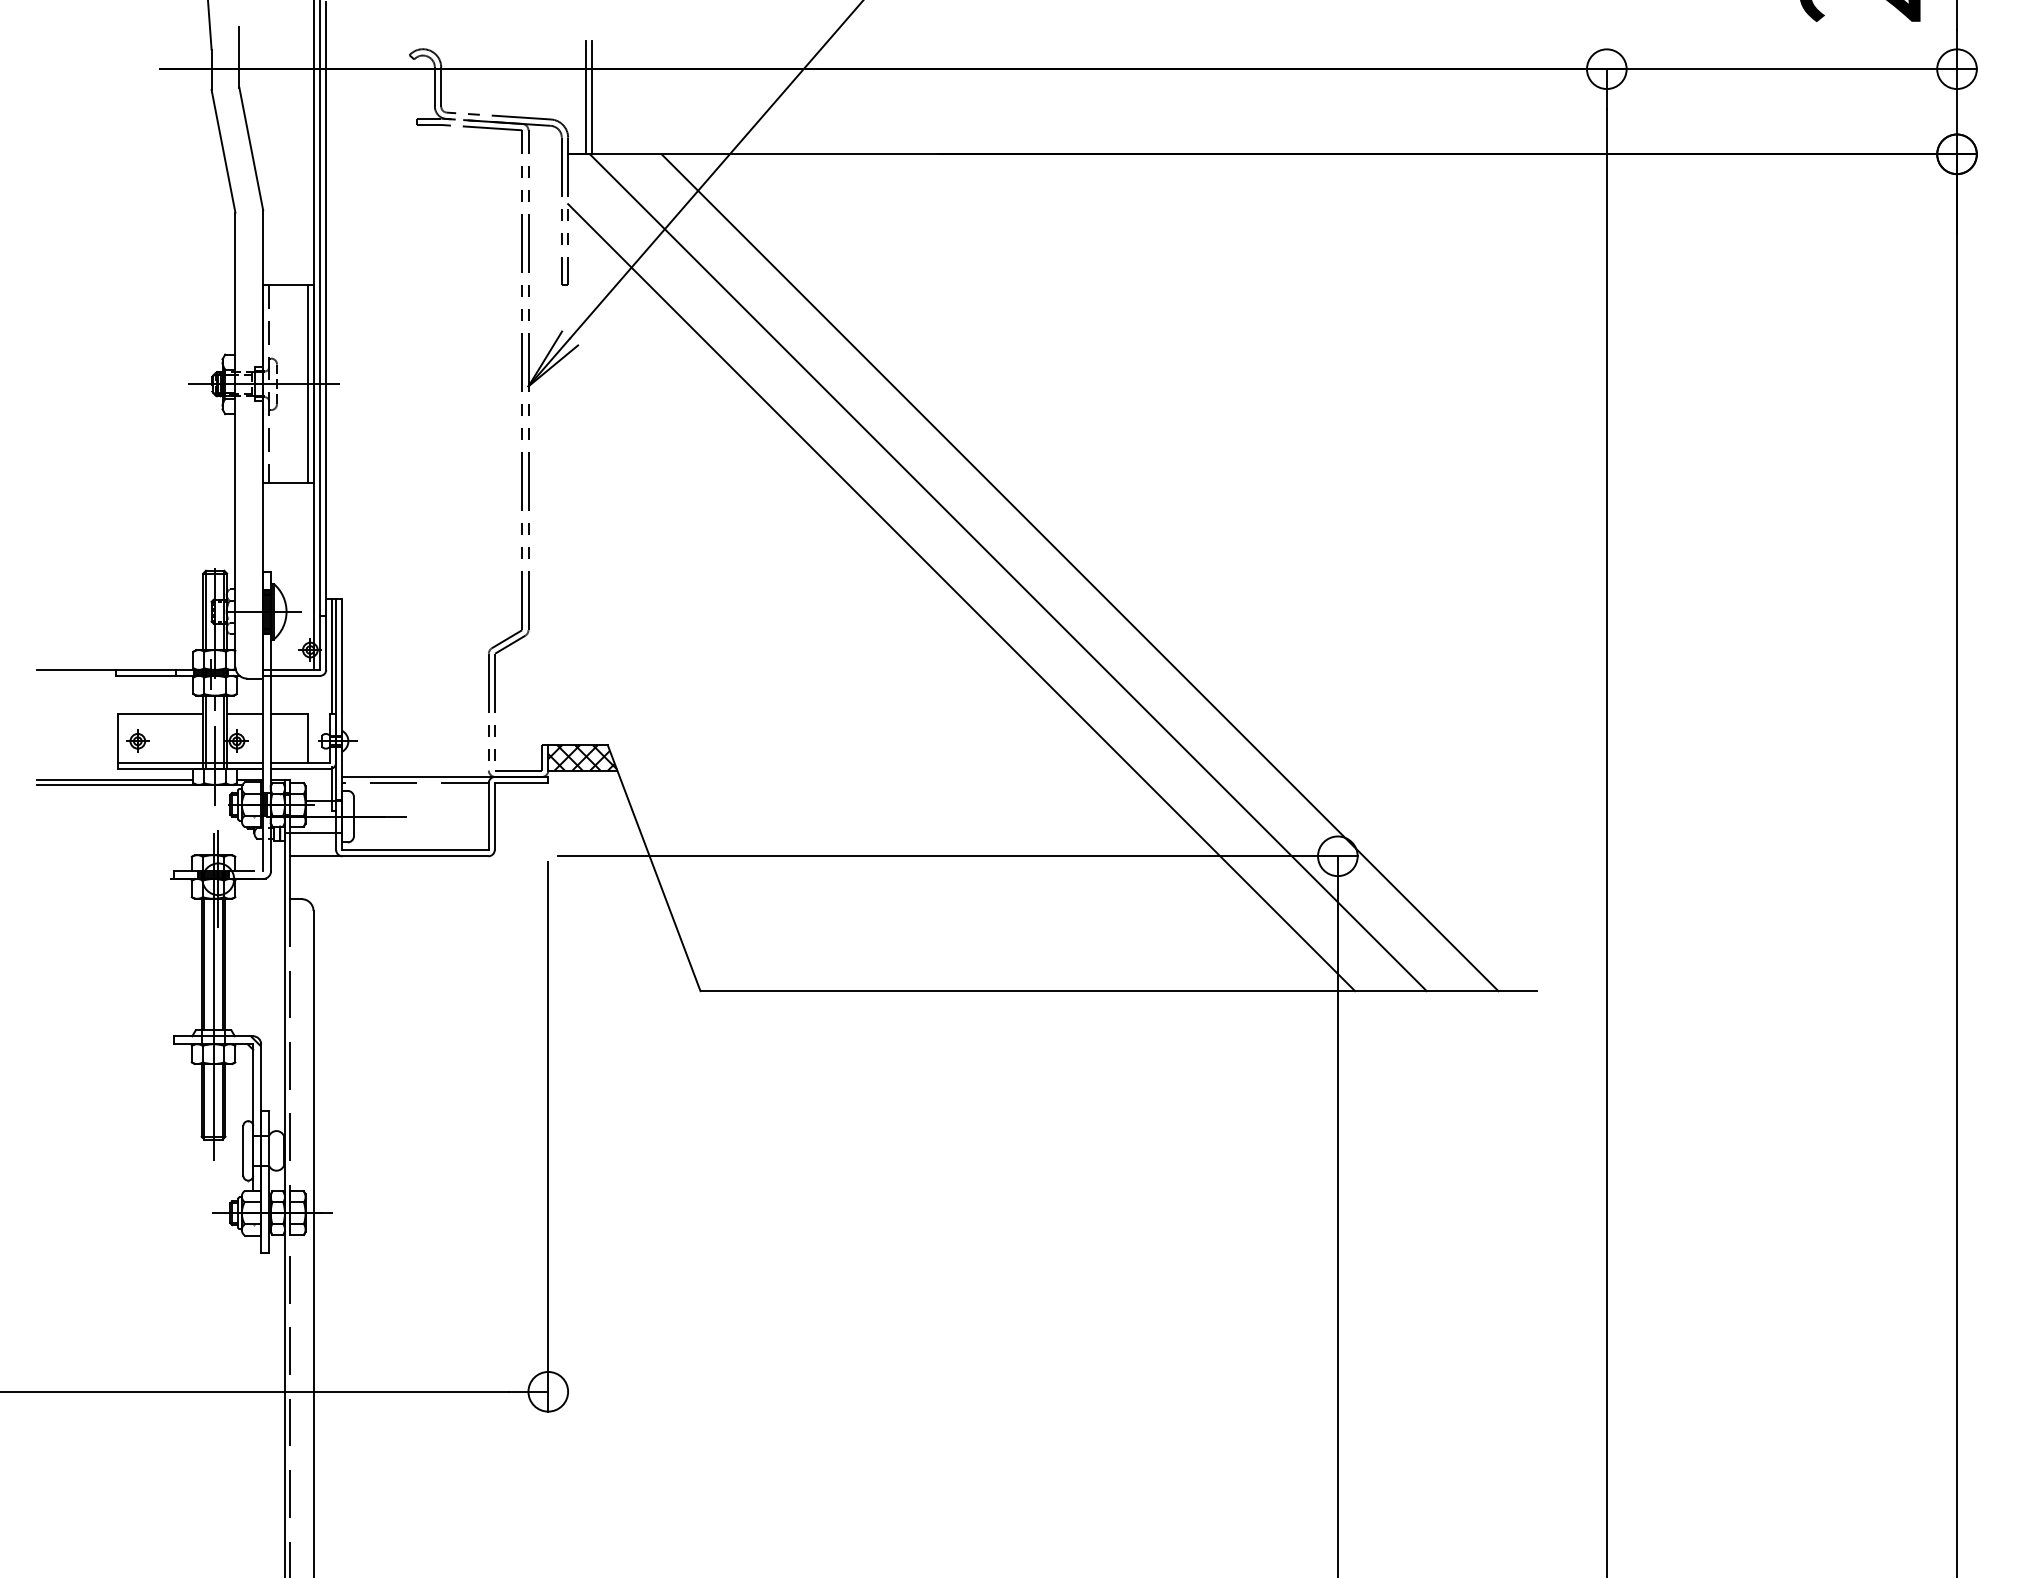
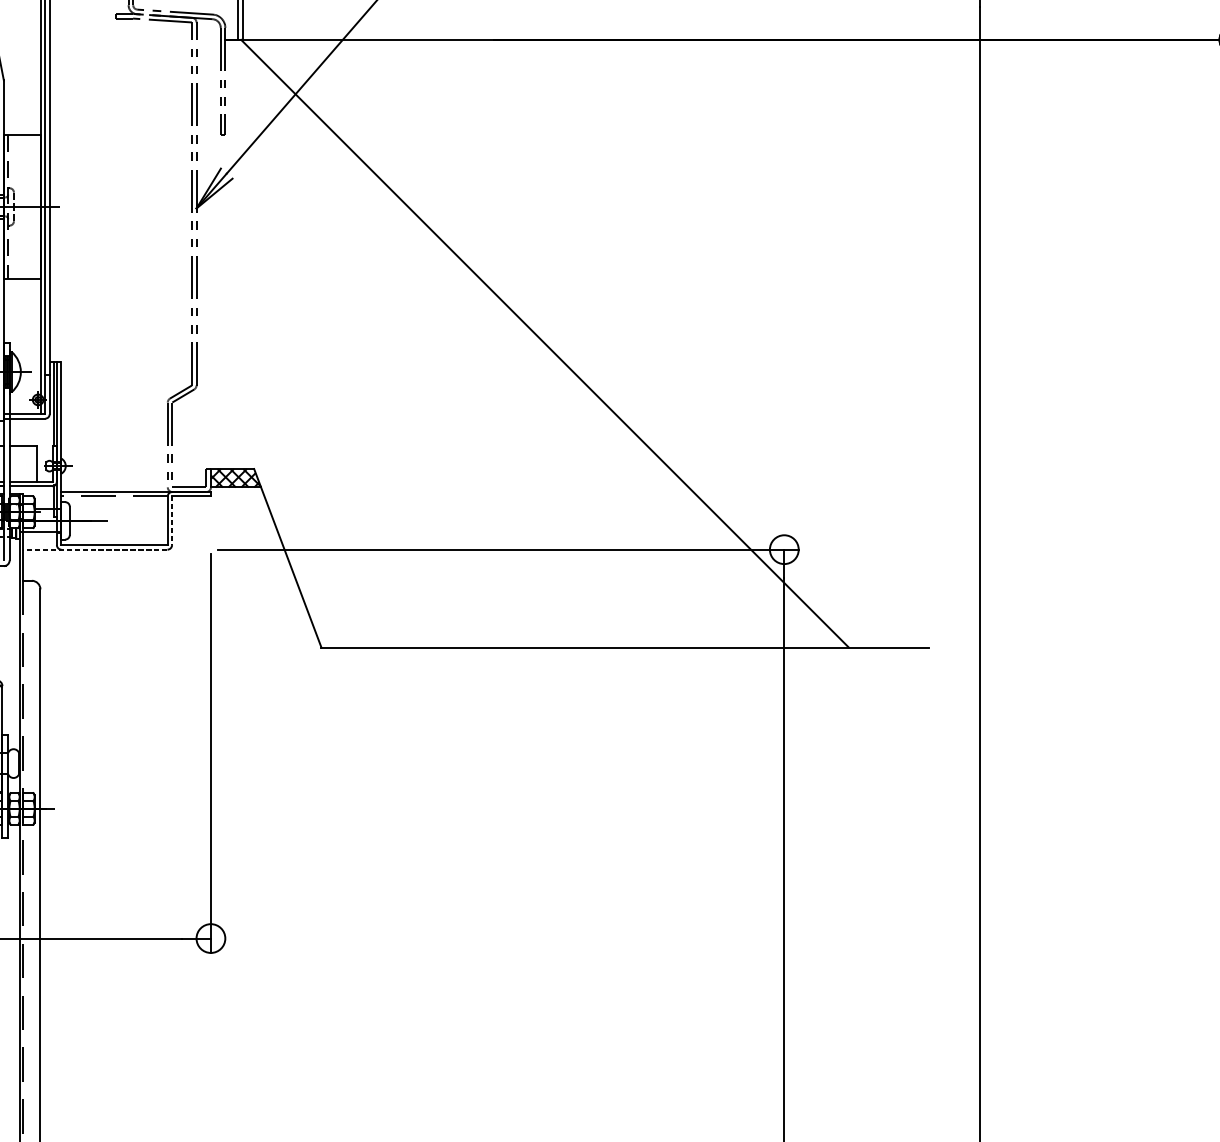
line: (308, 384) -> (36, 207), removed
line: (1079, 572) -> (596, 343), removed
line: (961, 597) -> (511, 361), removed
line: (494, 816) -> (171, 520), solid -> dashed
line: (388, 856) -> (94, 549), solid -> dashed

